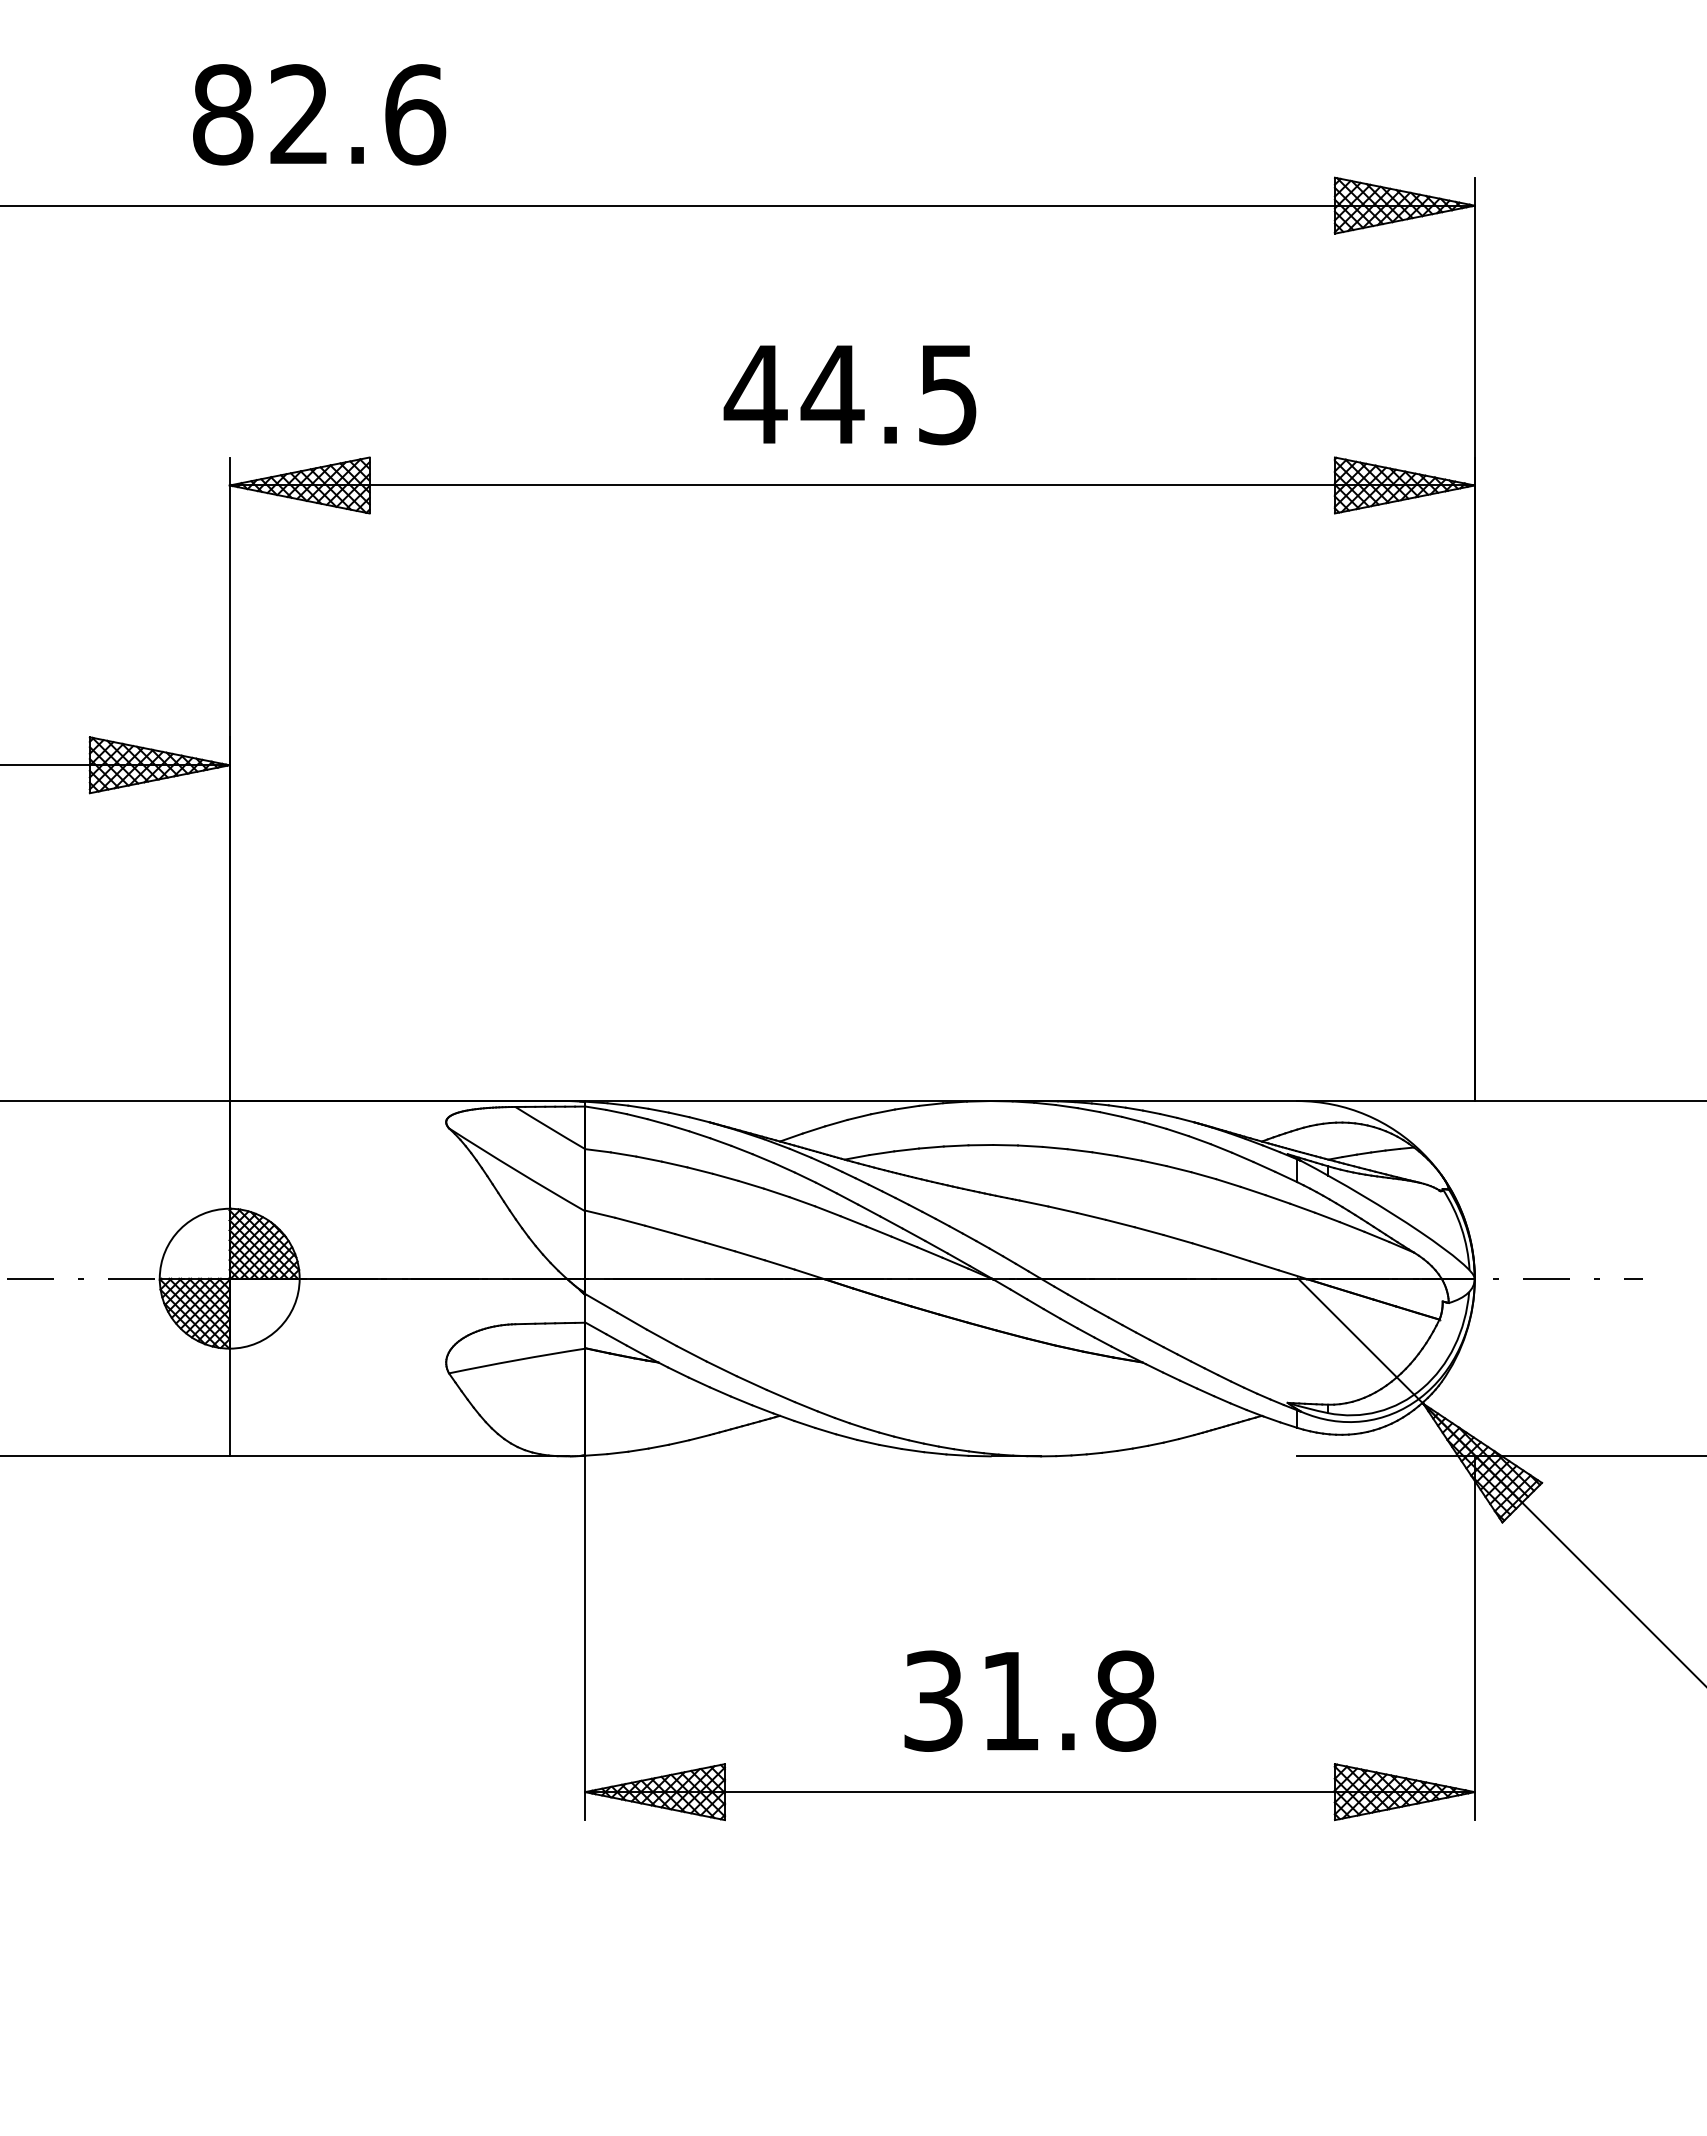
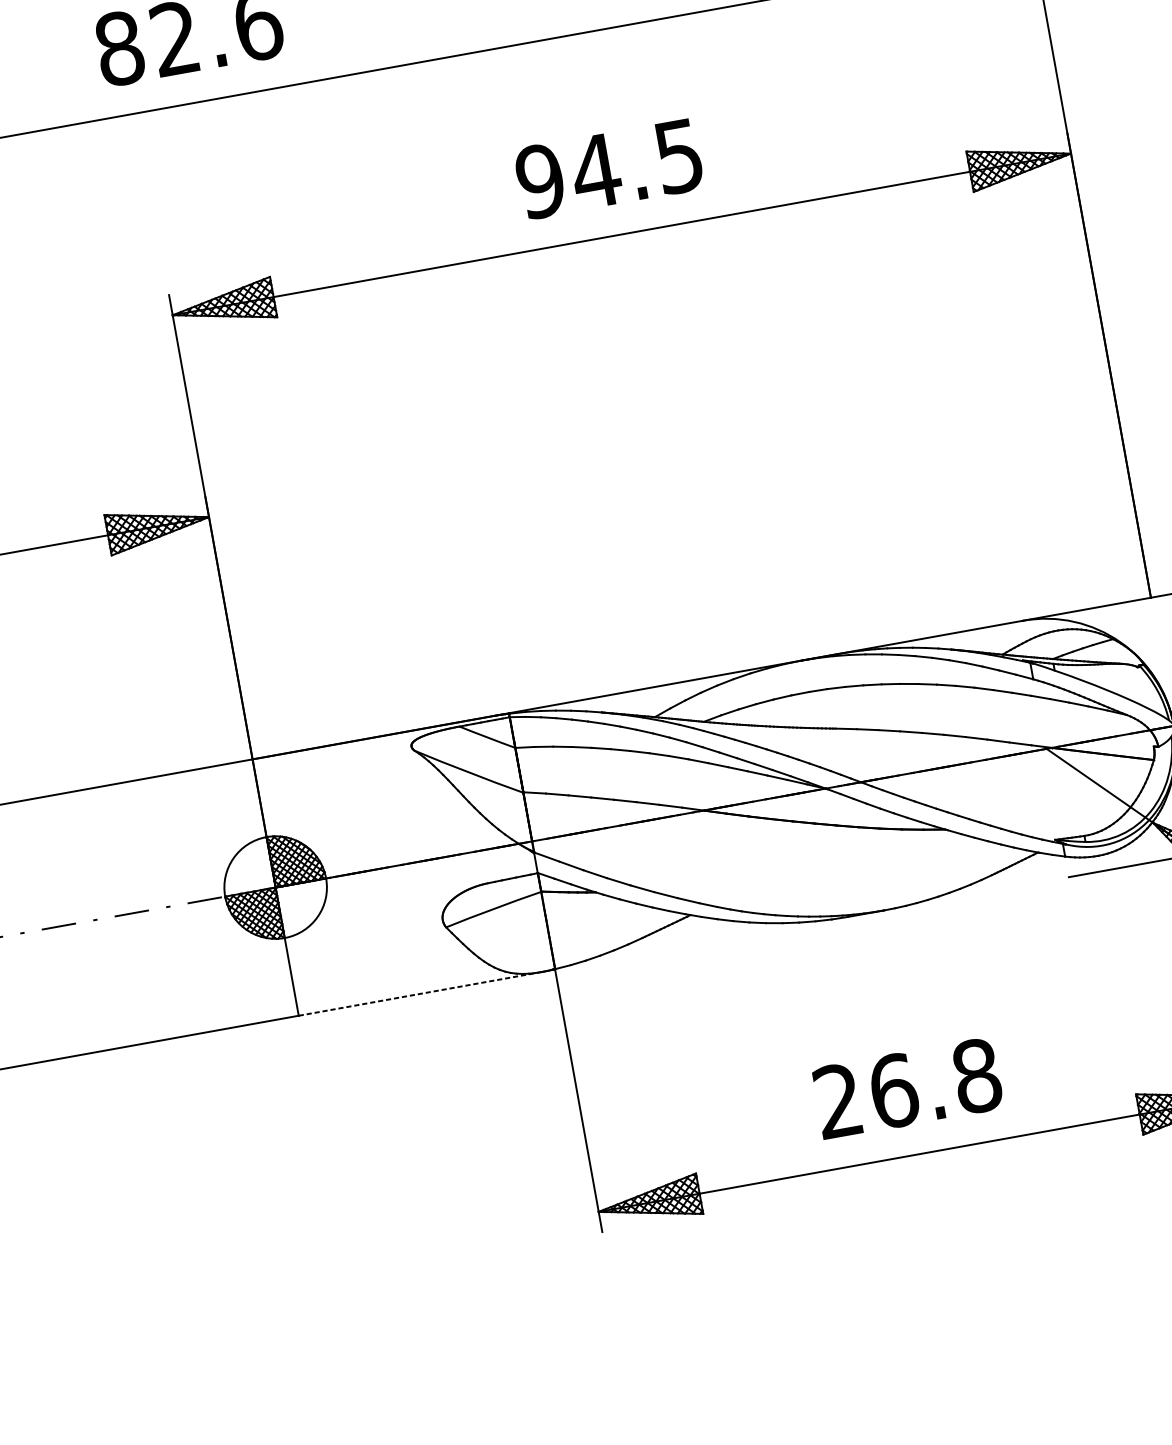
text: (755, 394) -> (540, 181), 44.5 -> 94.5
line: (398, 1456) -> (420, 993), solid -> dashed
text: (972, 1700) -> (866, 1095), 31.8 -> 26.8

